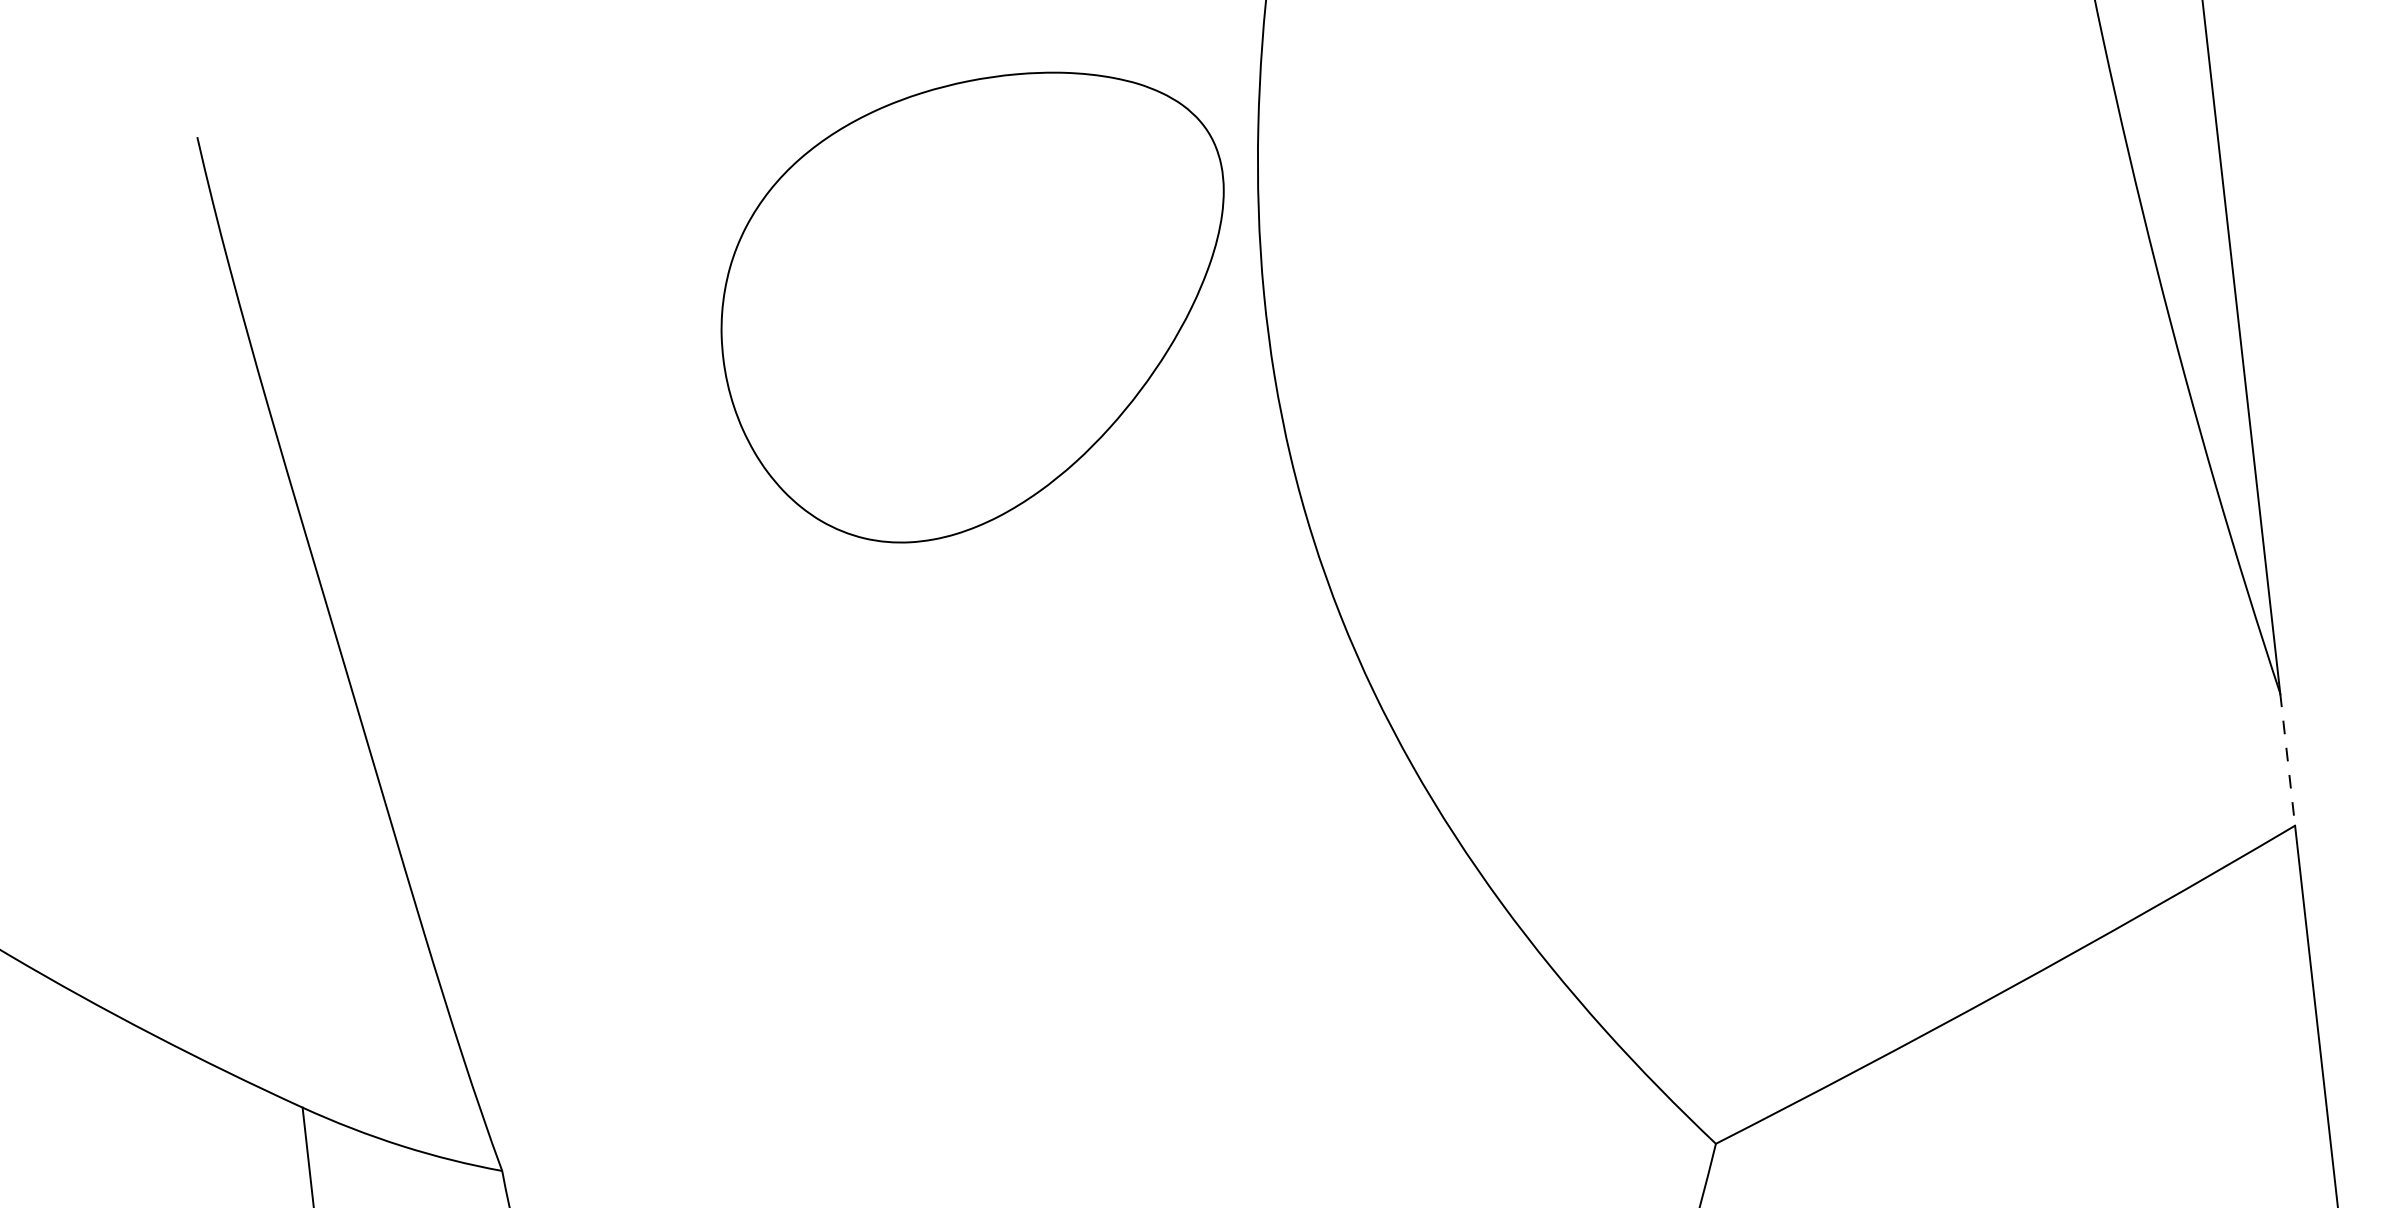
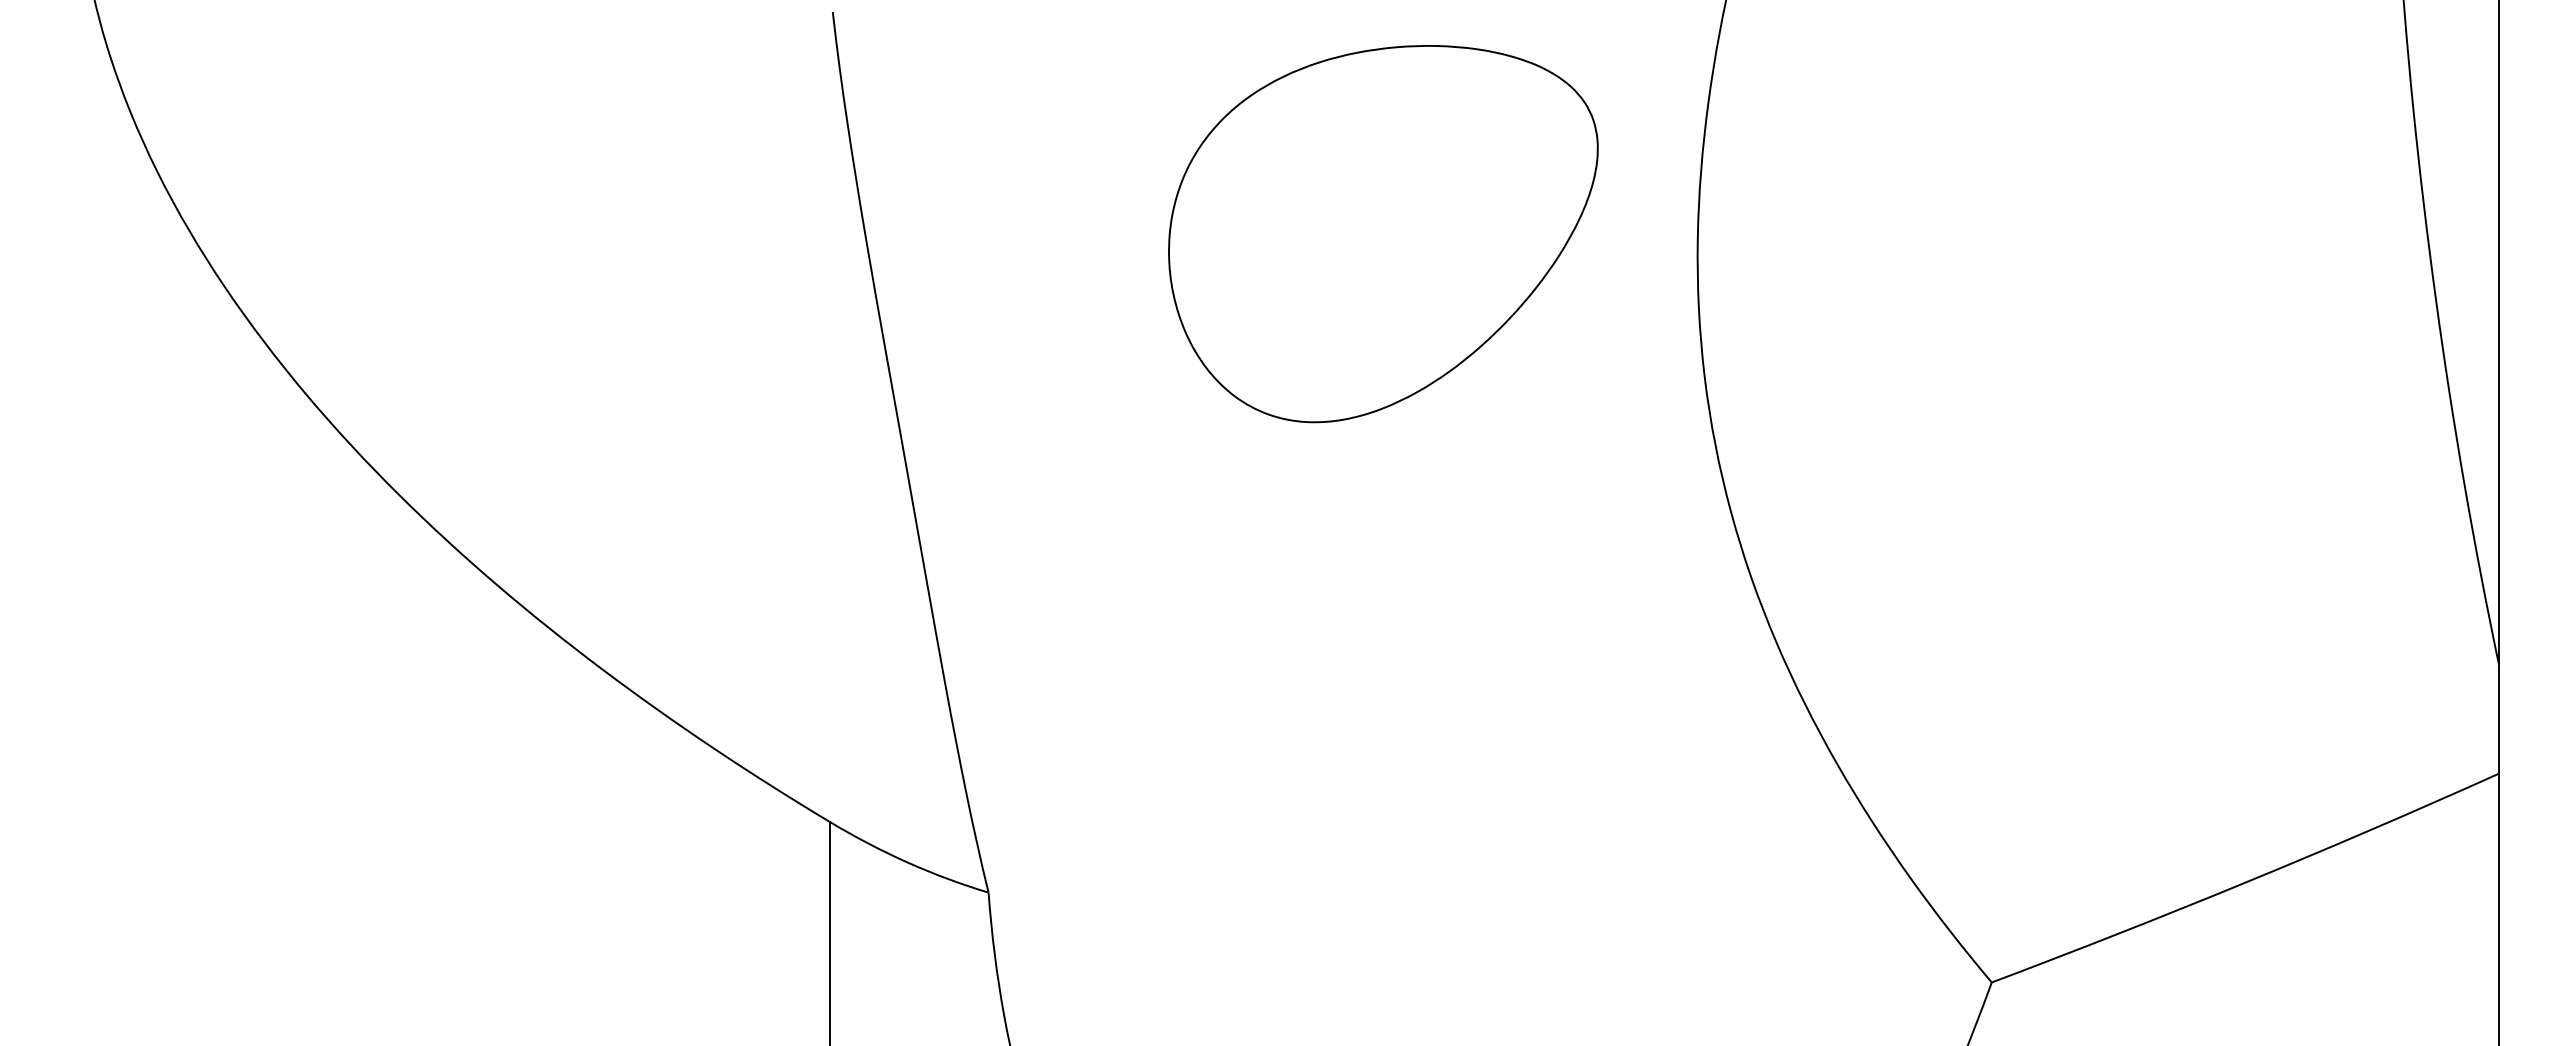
part: (977, 307) -> (1383, 234), moved
line: (2287, 760) -> (2498, 719), dashed -> solid

